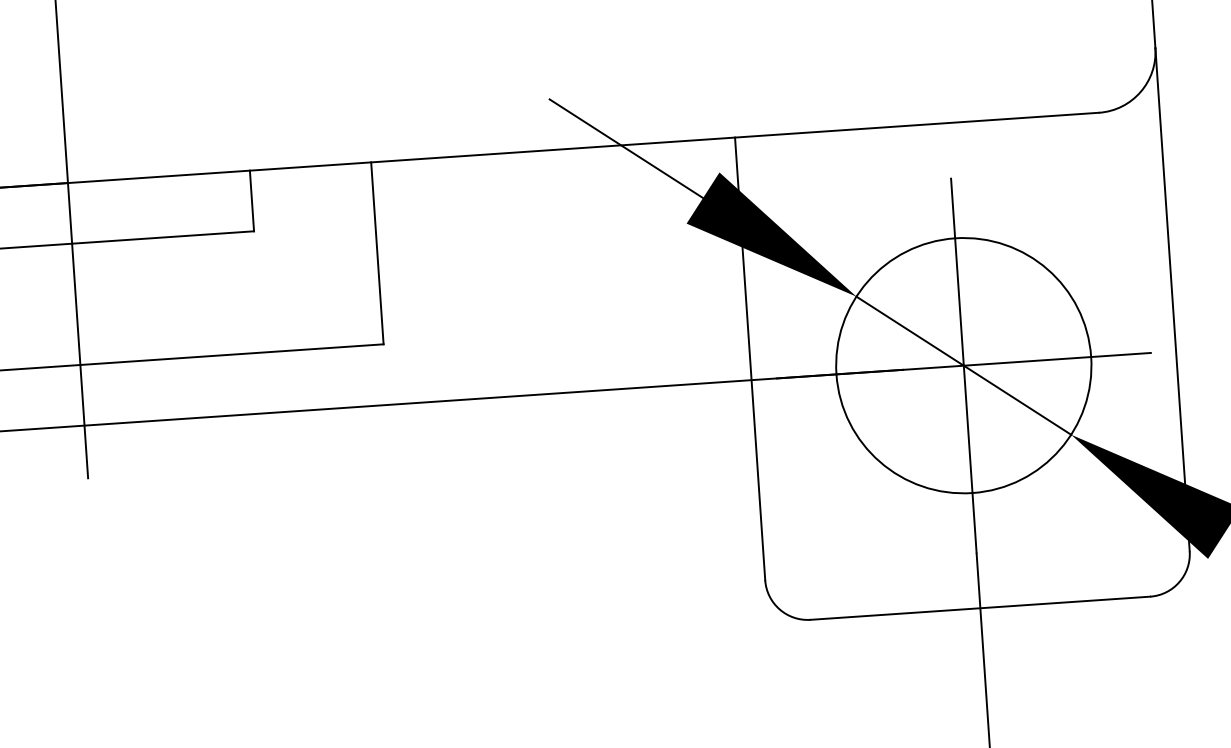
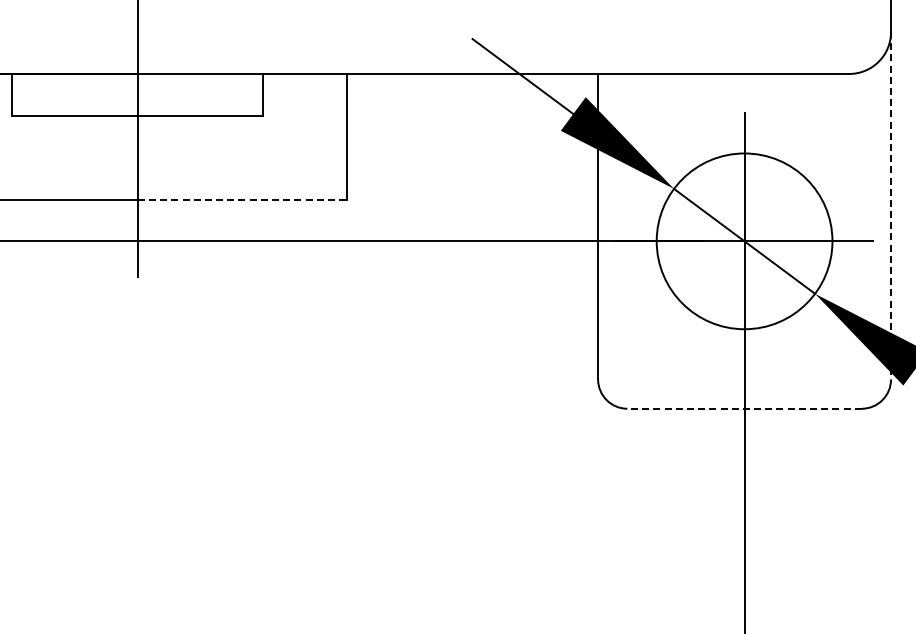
line: (1173, 299) -> (891, 205), solid -> dashed
line: (232, 354) -> (242, 199), solid -> dashed
line: (980, 607) -> (744, 408), solid -> dashed

